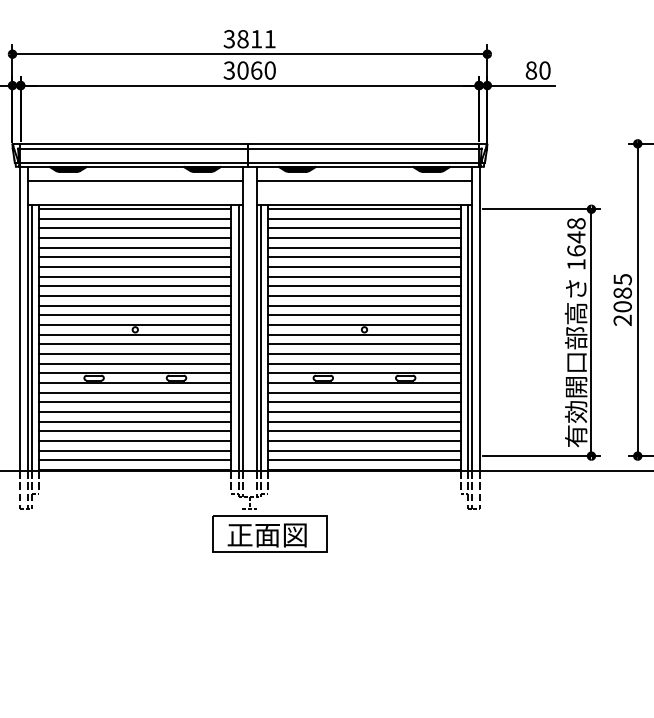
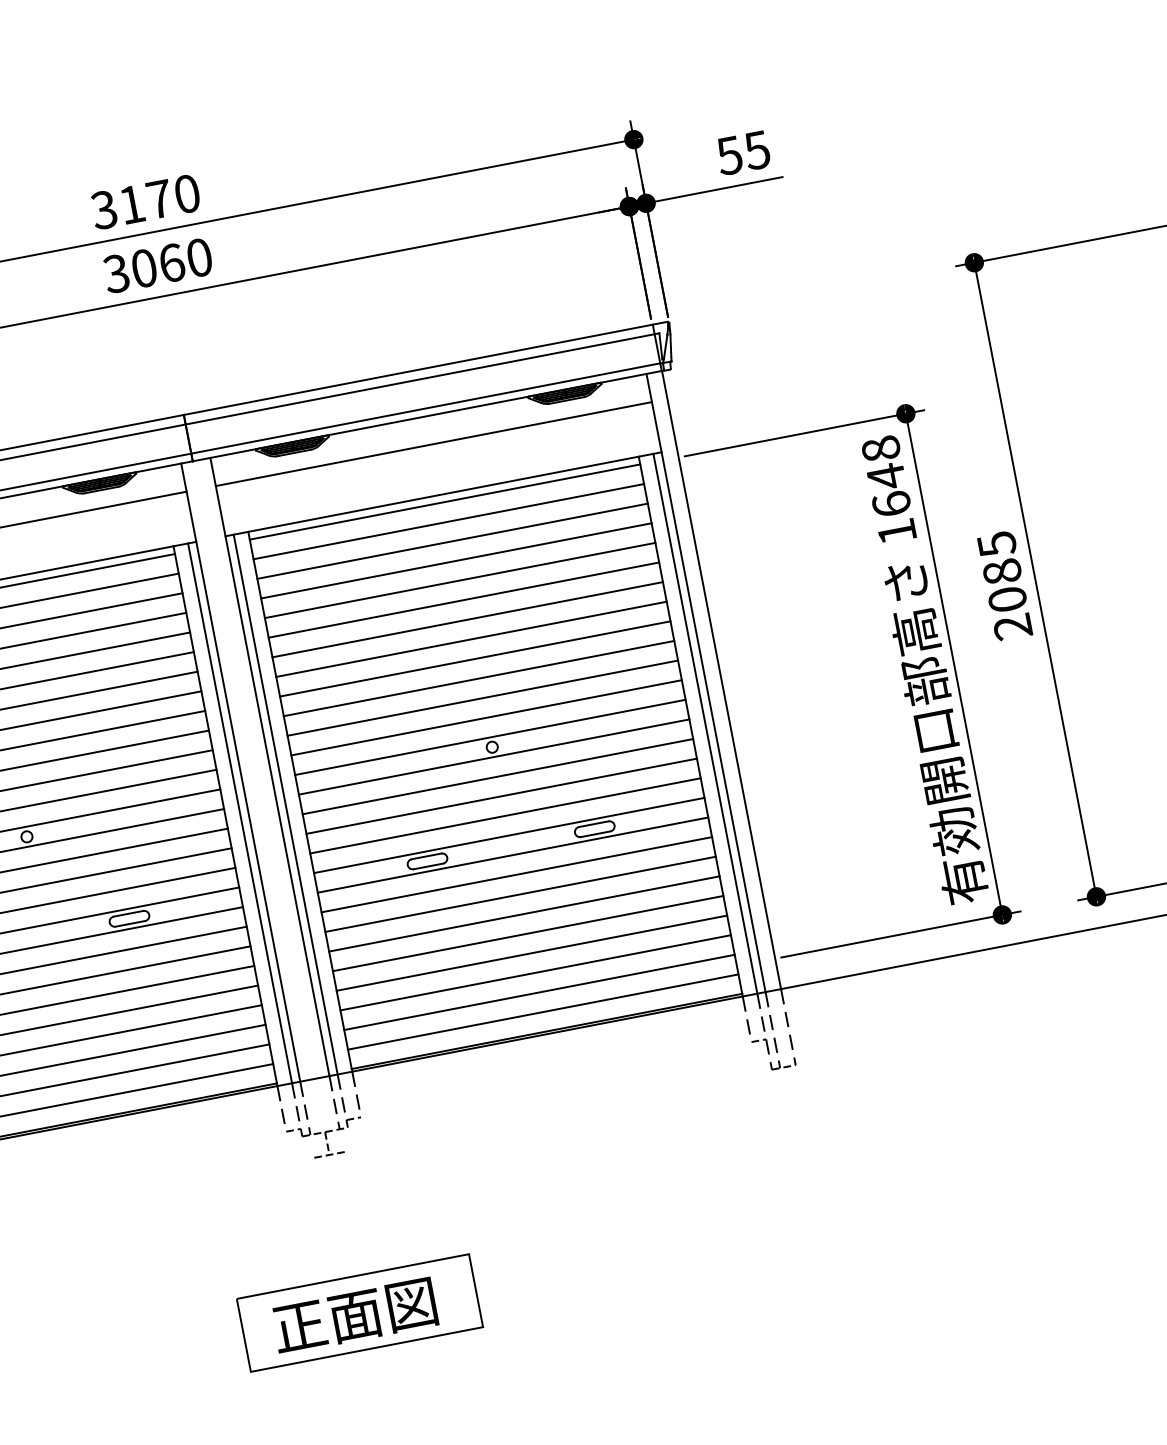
text: (256, 39) -> (159, 200), 3811 -> 3170
text: (537, 70) -> (742, 153), 80 -> 55
part: (269, 533) -> (358, 1311), moved

